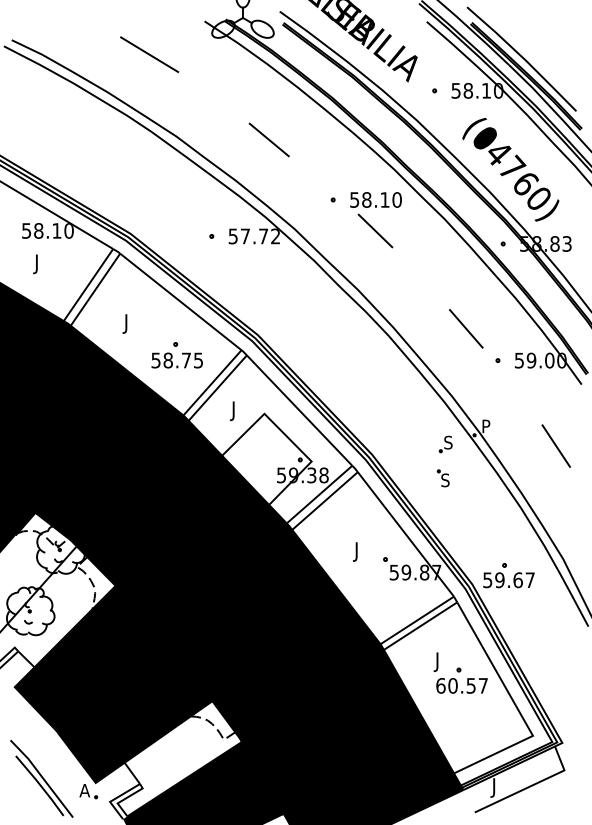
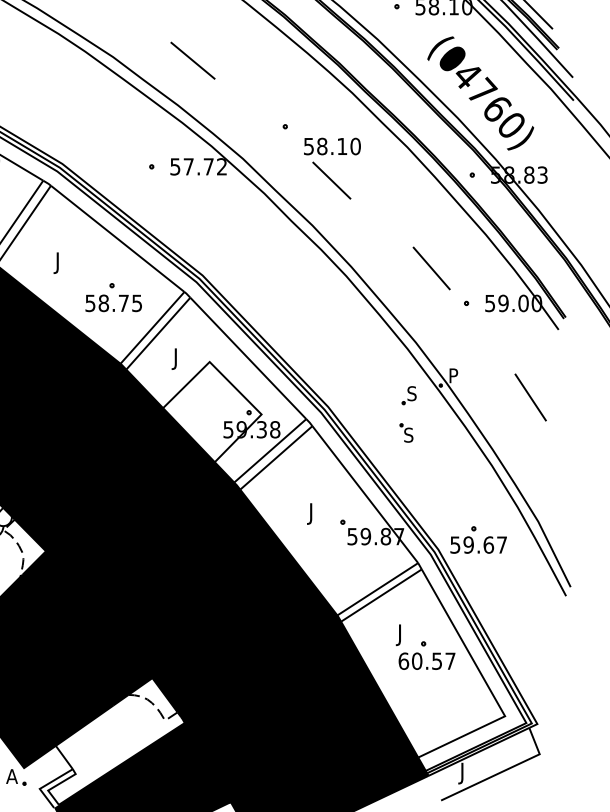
line: (268, 139) -> (192, 60), moved
part: (370, 224) -> (326, 173), moved

